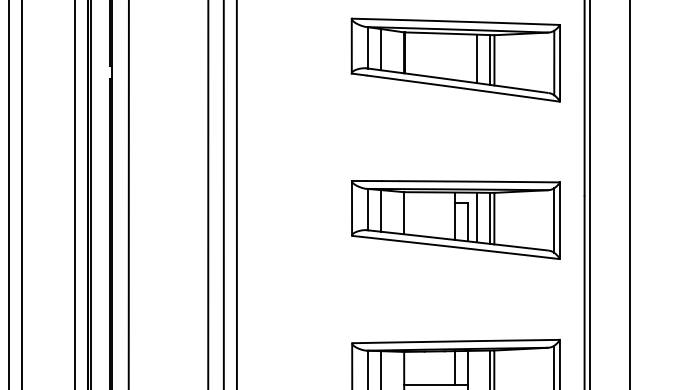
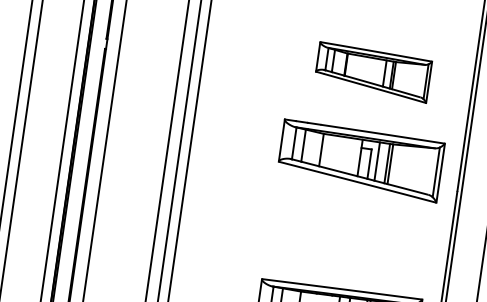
part: (455, 59) -> (373, 72), size x0.7
part: (455, 219) -> (360, 160), moved

